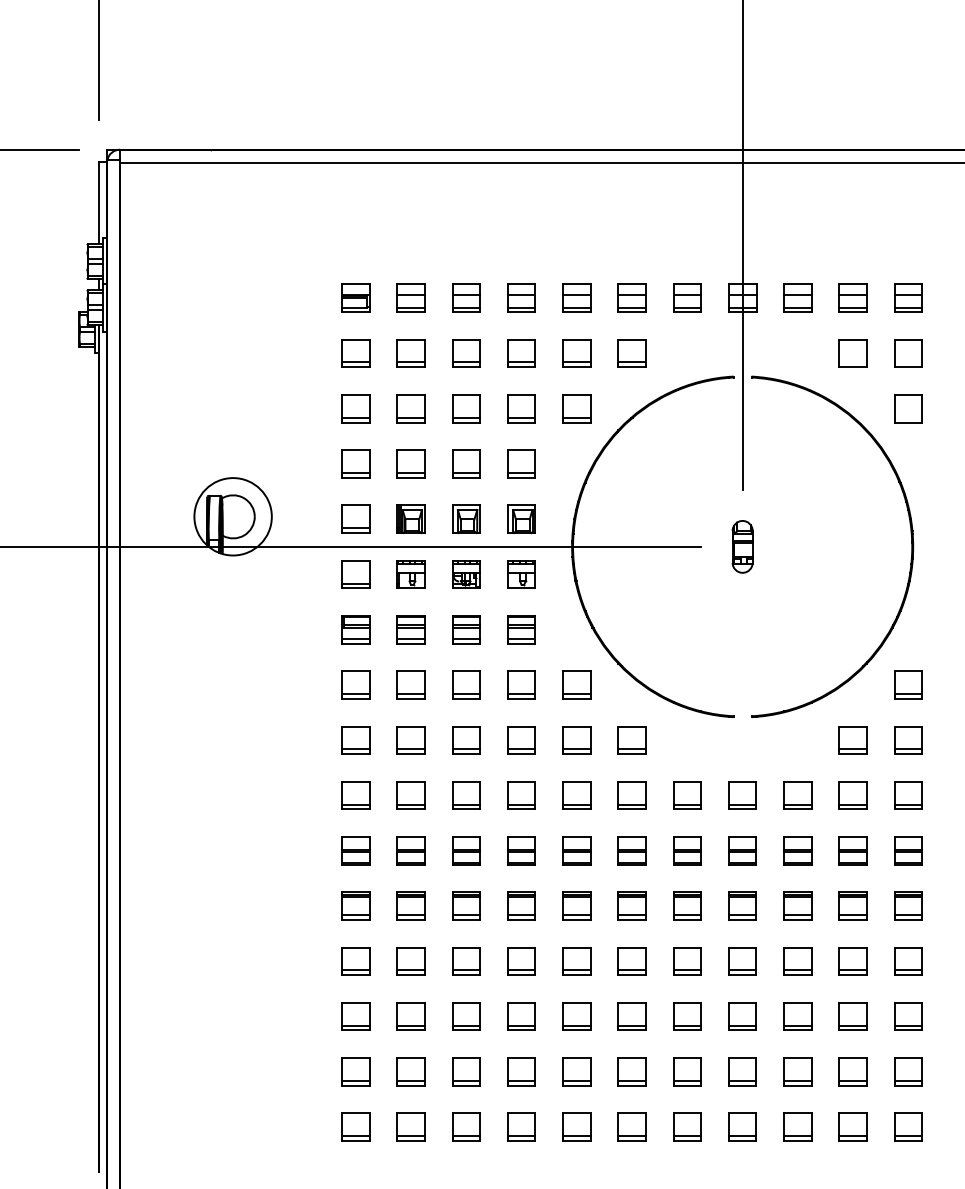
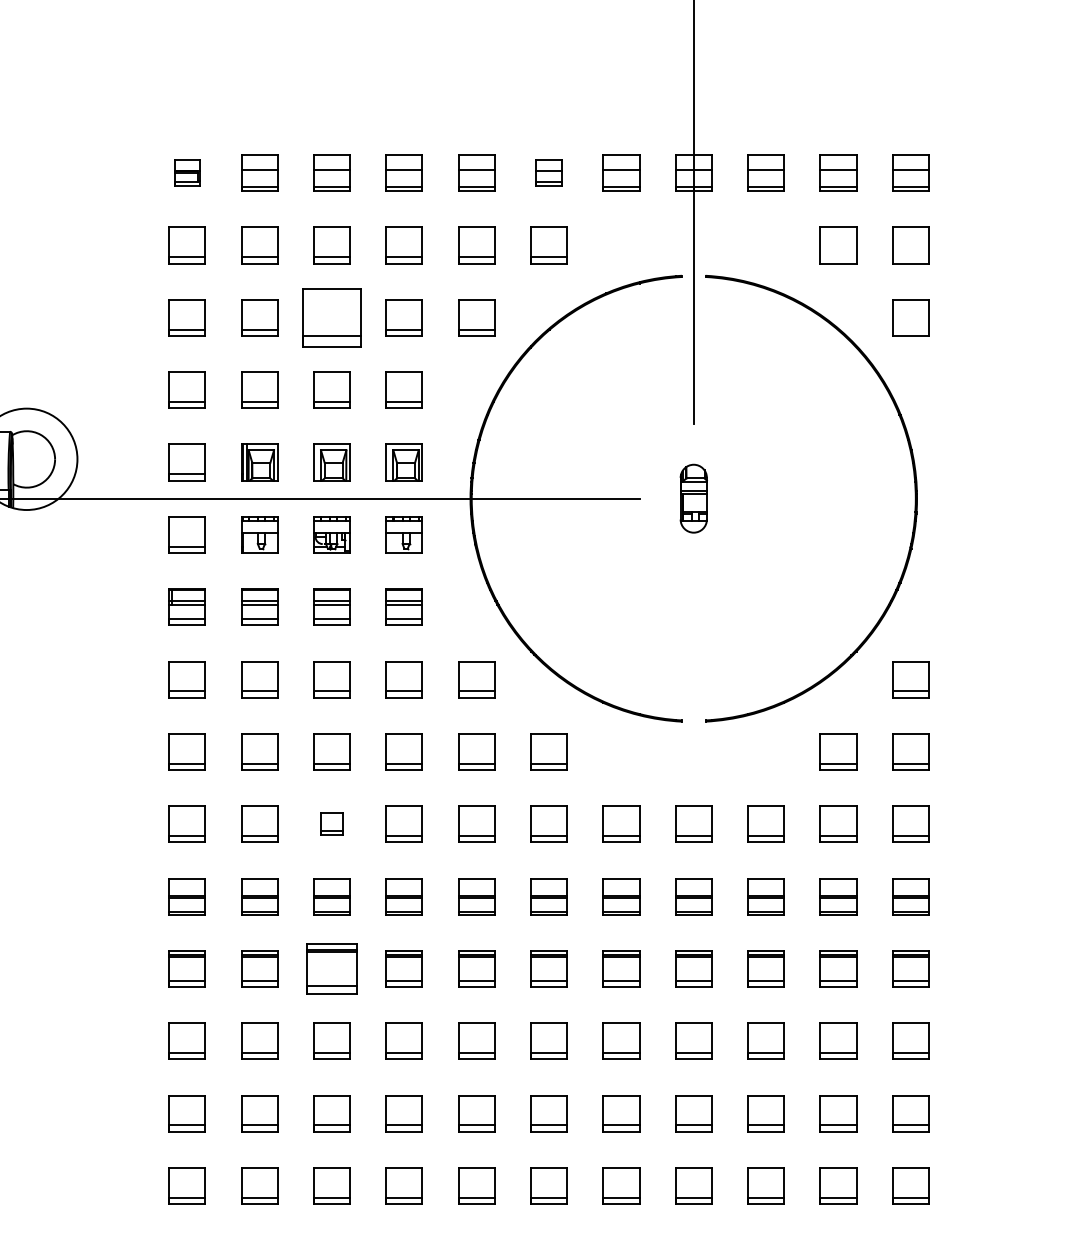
part: (355, 297) -> (186, 172), size x0.7
part: (631, 297) -> (548, 172), size x0.7
part: (466, 408) -> (332, 317), size x1.6
part: (466, 795) -> (332, 824), size x0.6
part: (466, 905) -> (332, 968), size x1.4

